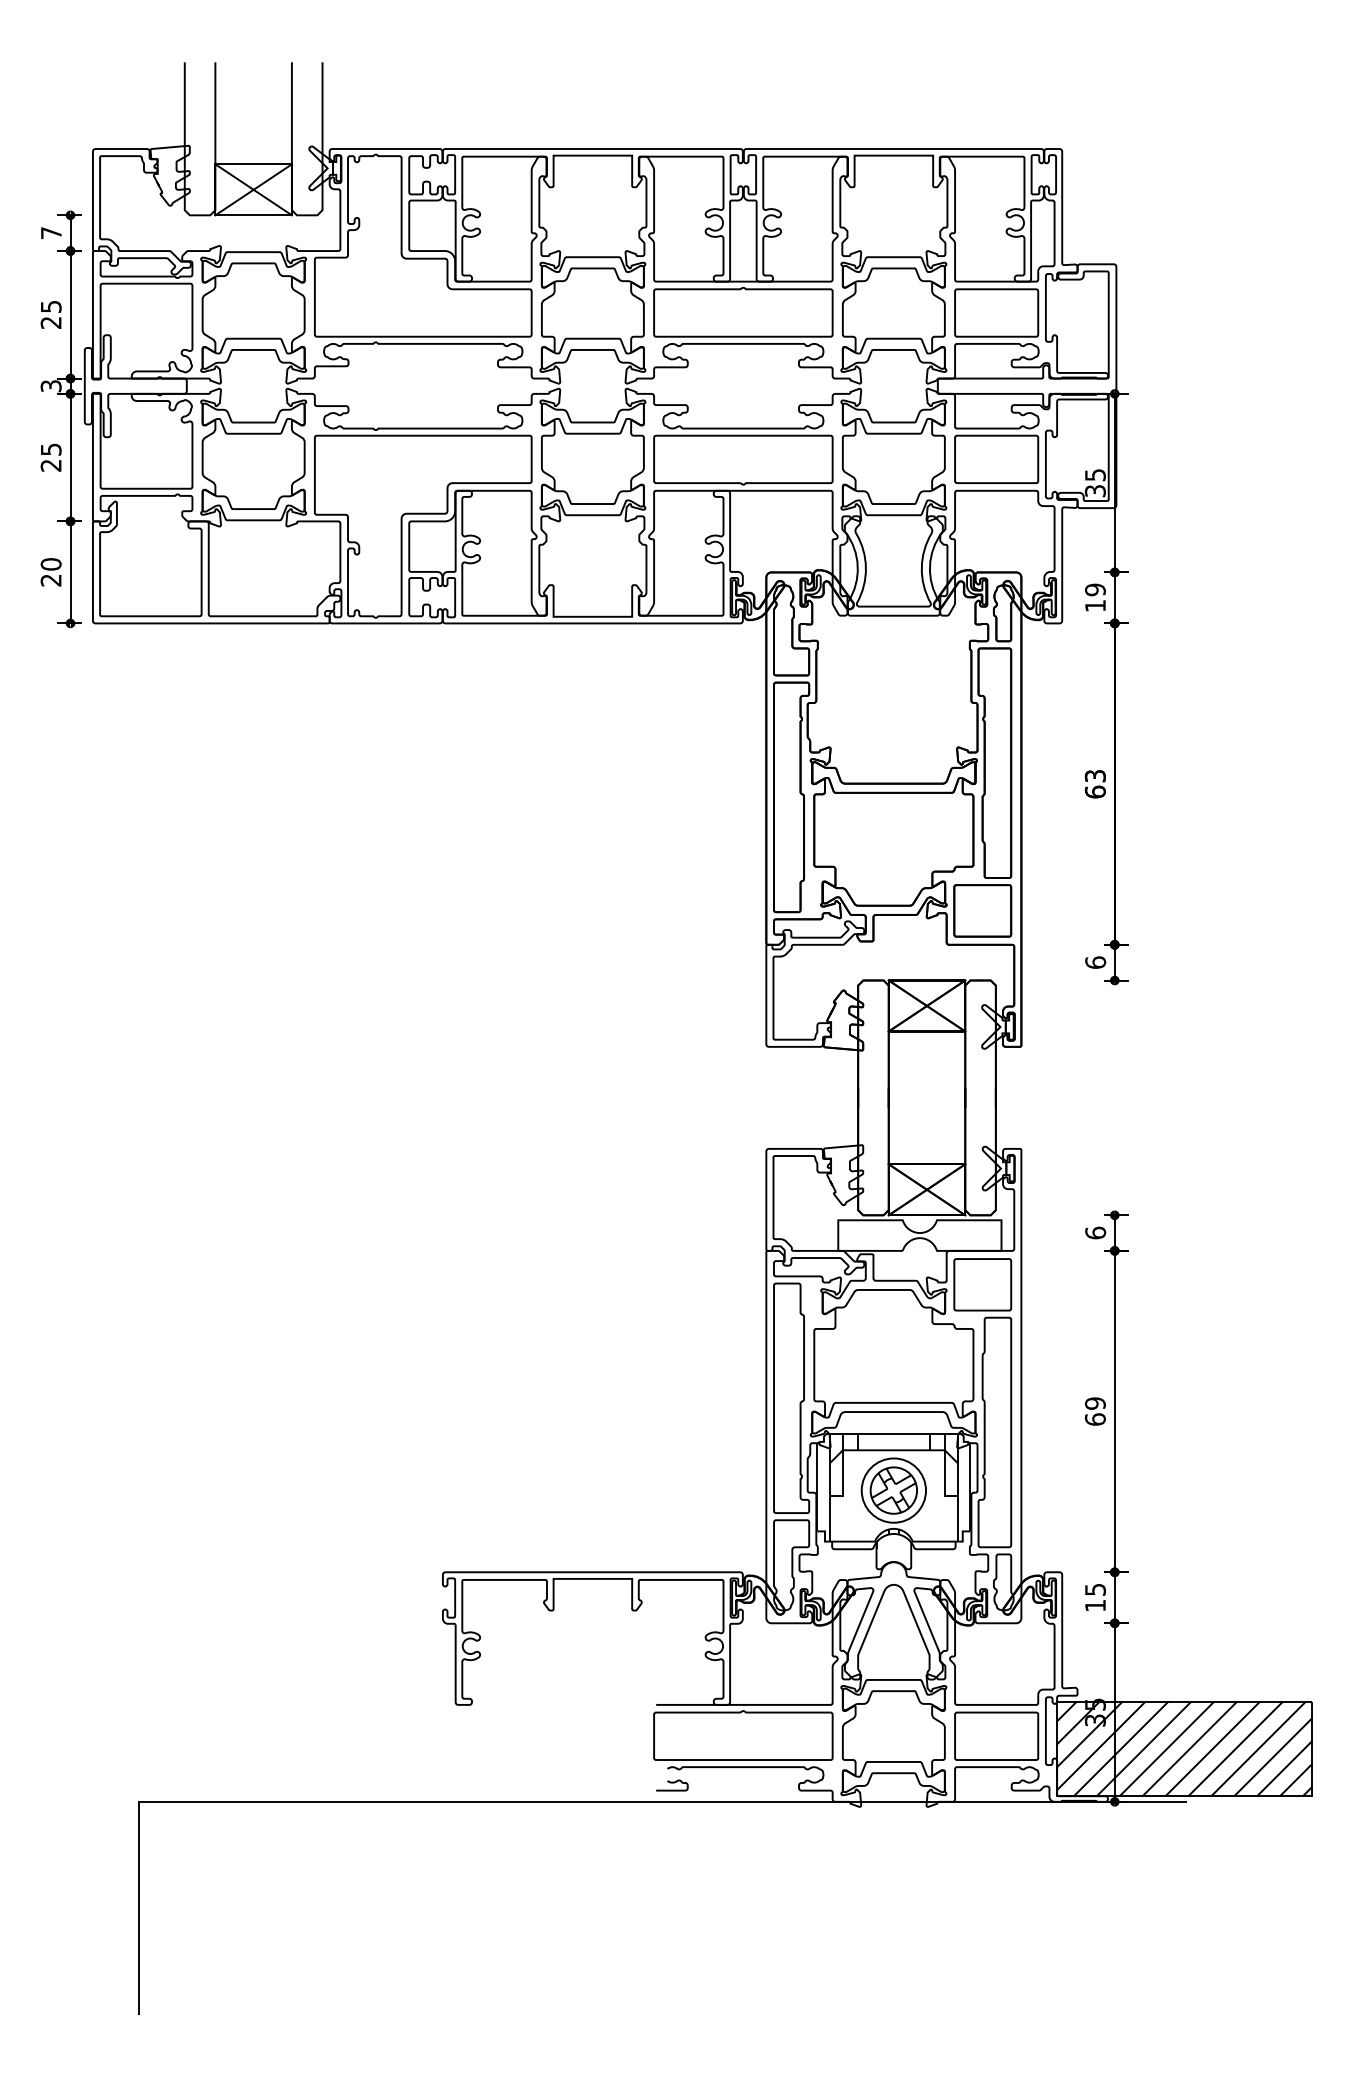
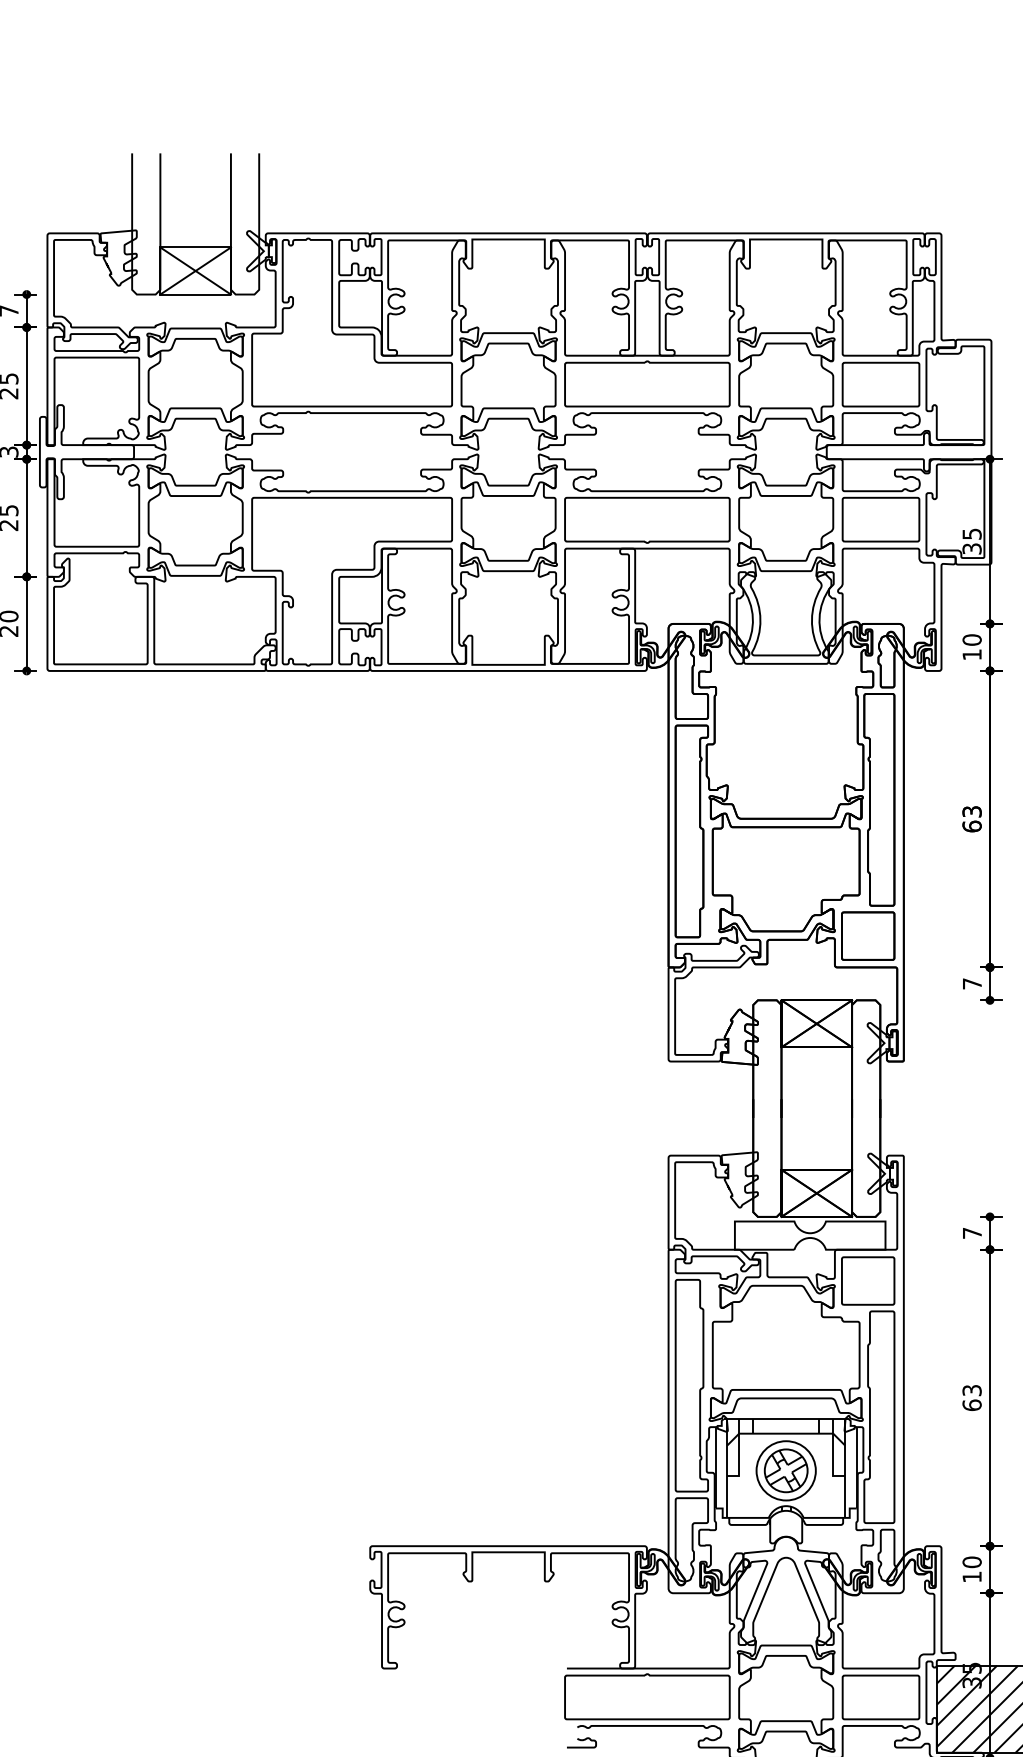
text: (1095, 589) -> (972, 639), 19 -> 10
text: (1095, 962) -> (972, 983), 6 -> 7
text: (1095, 1232) -> (972, 1232), 6 -> 7
text: (1095, 1403) -> (972, 1390), 69 -> 63
text: (1095, 1589) -> (972, 1562), 15 -> 10

